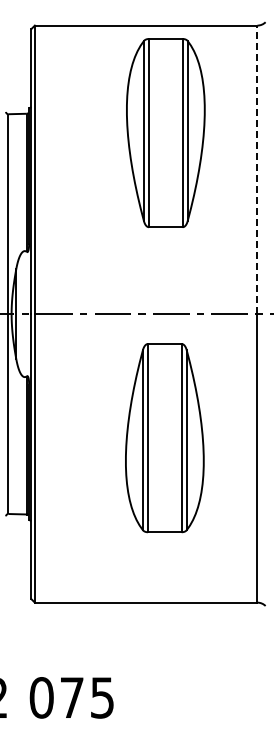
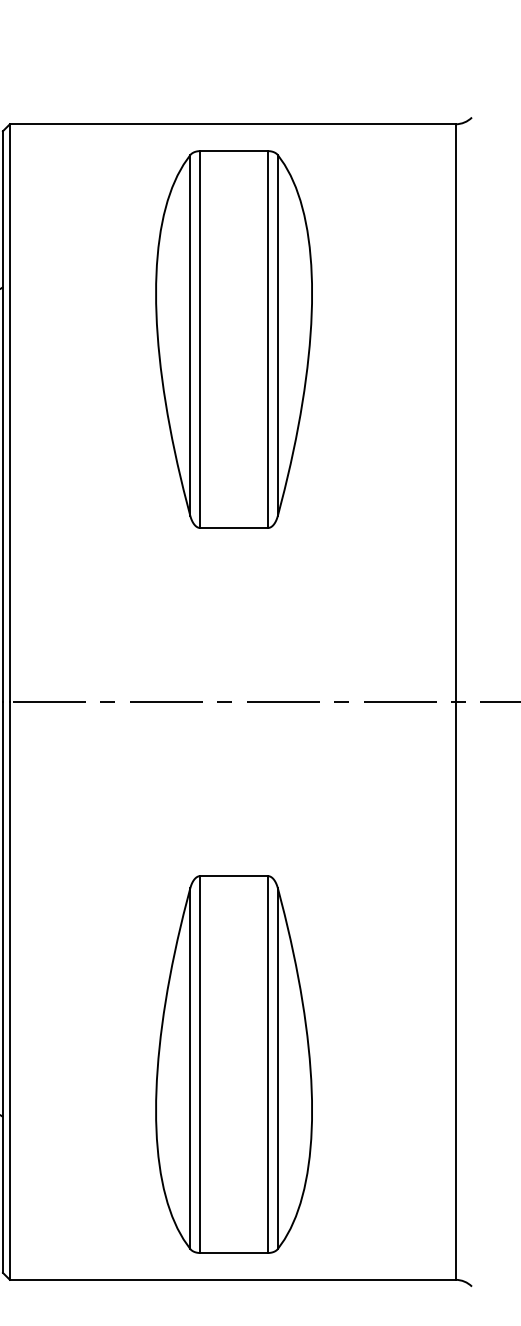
part: (165, 133) -> (233, 340), moved
line: (257, 169) -> (455, 412), dashed -> solid
part: (164, 438) -> (233, 1065), moved

